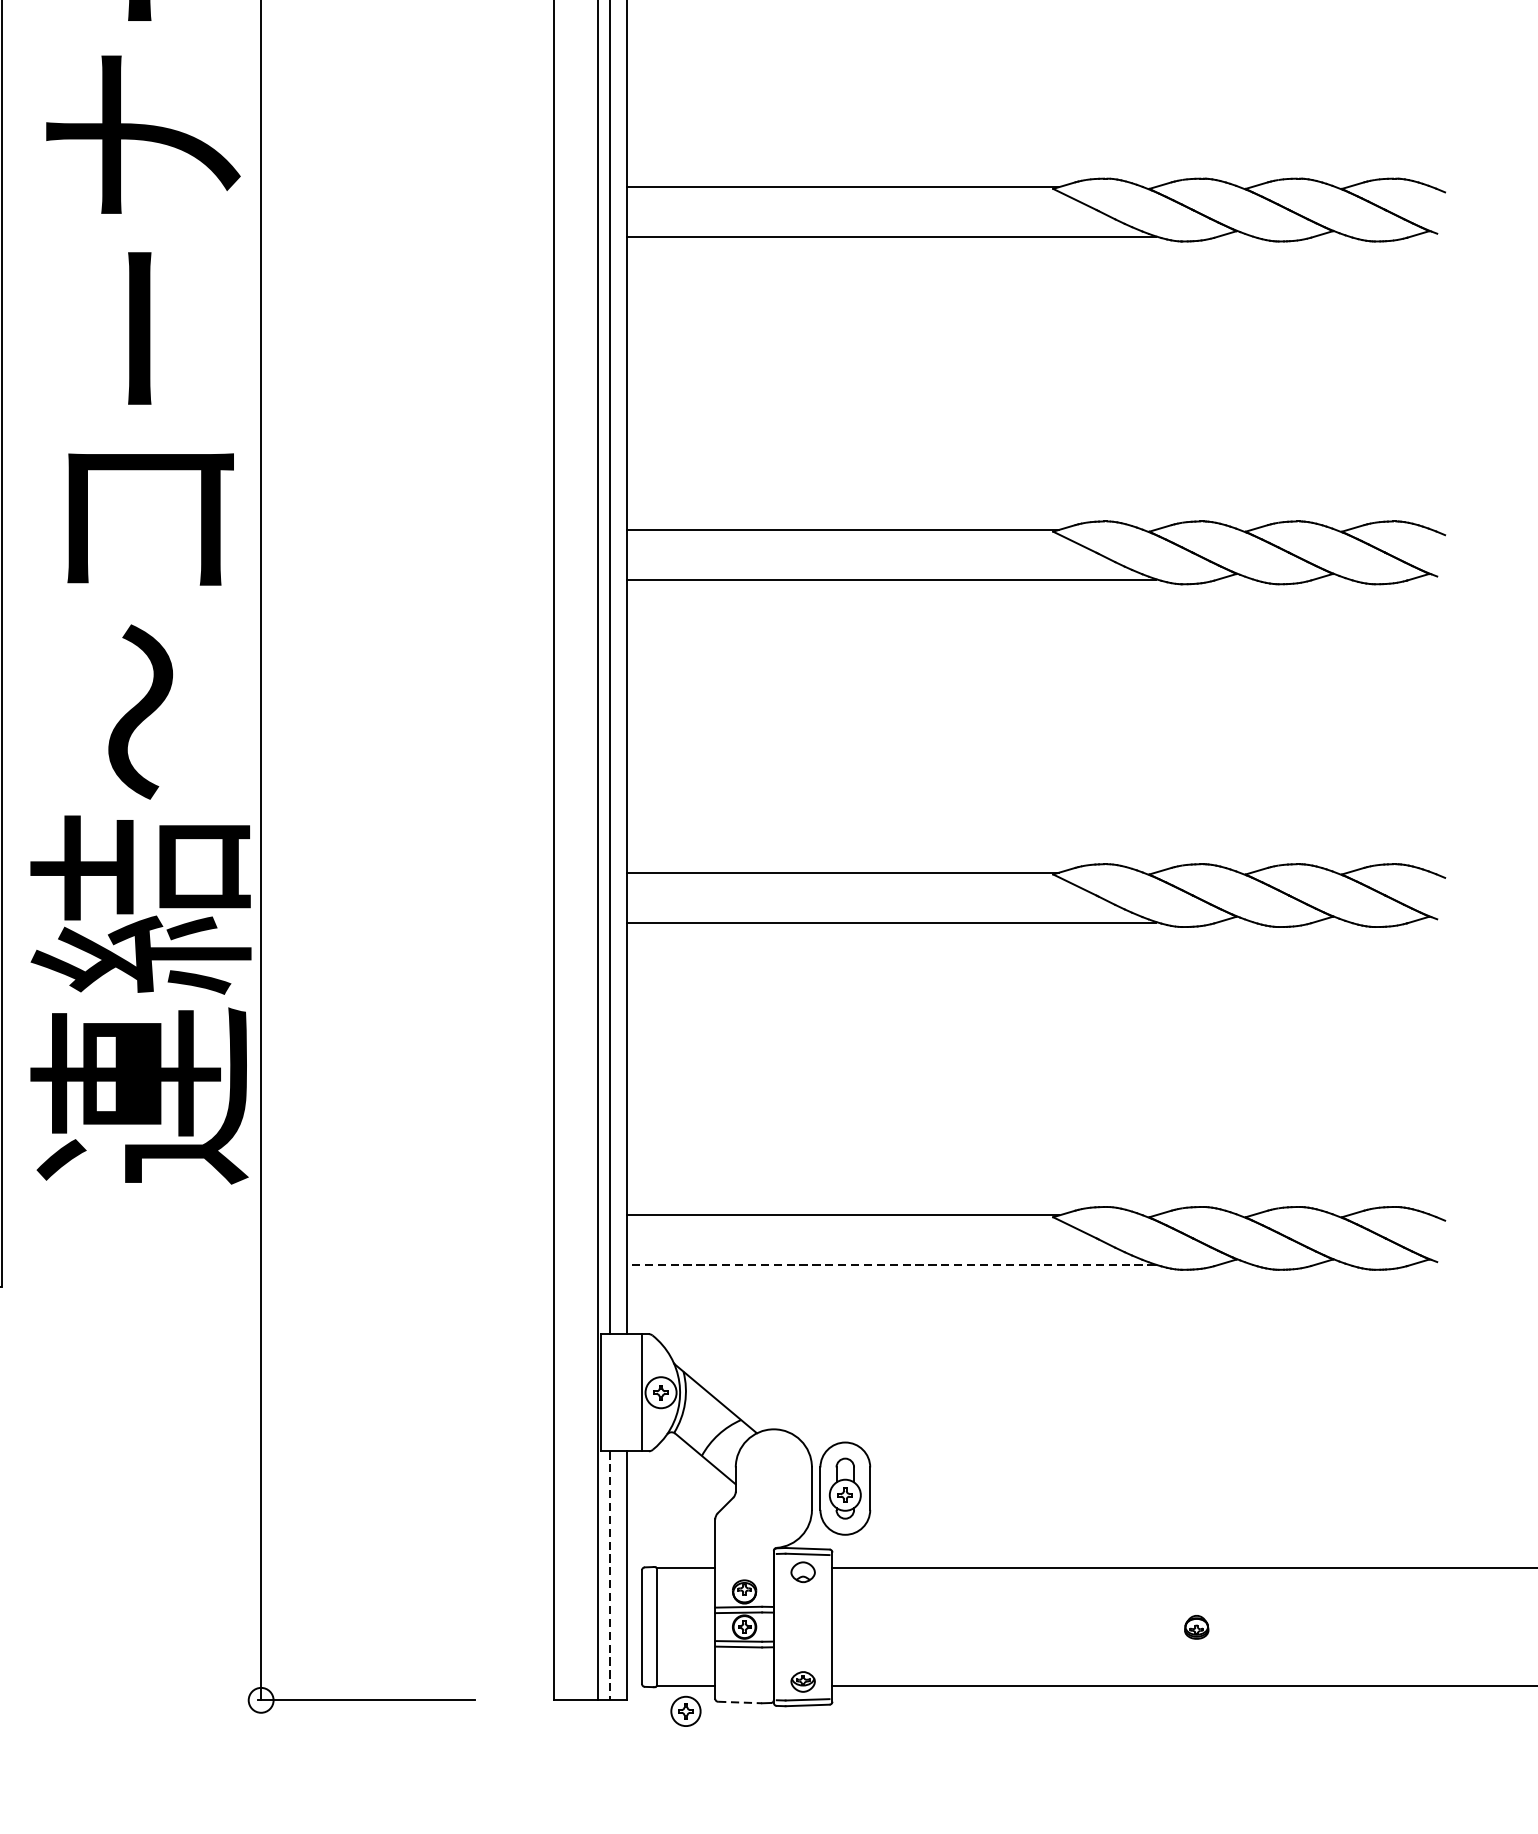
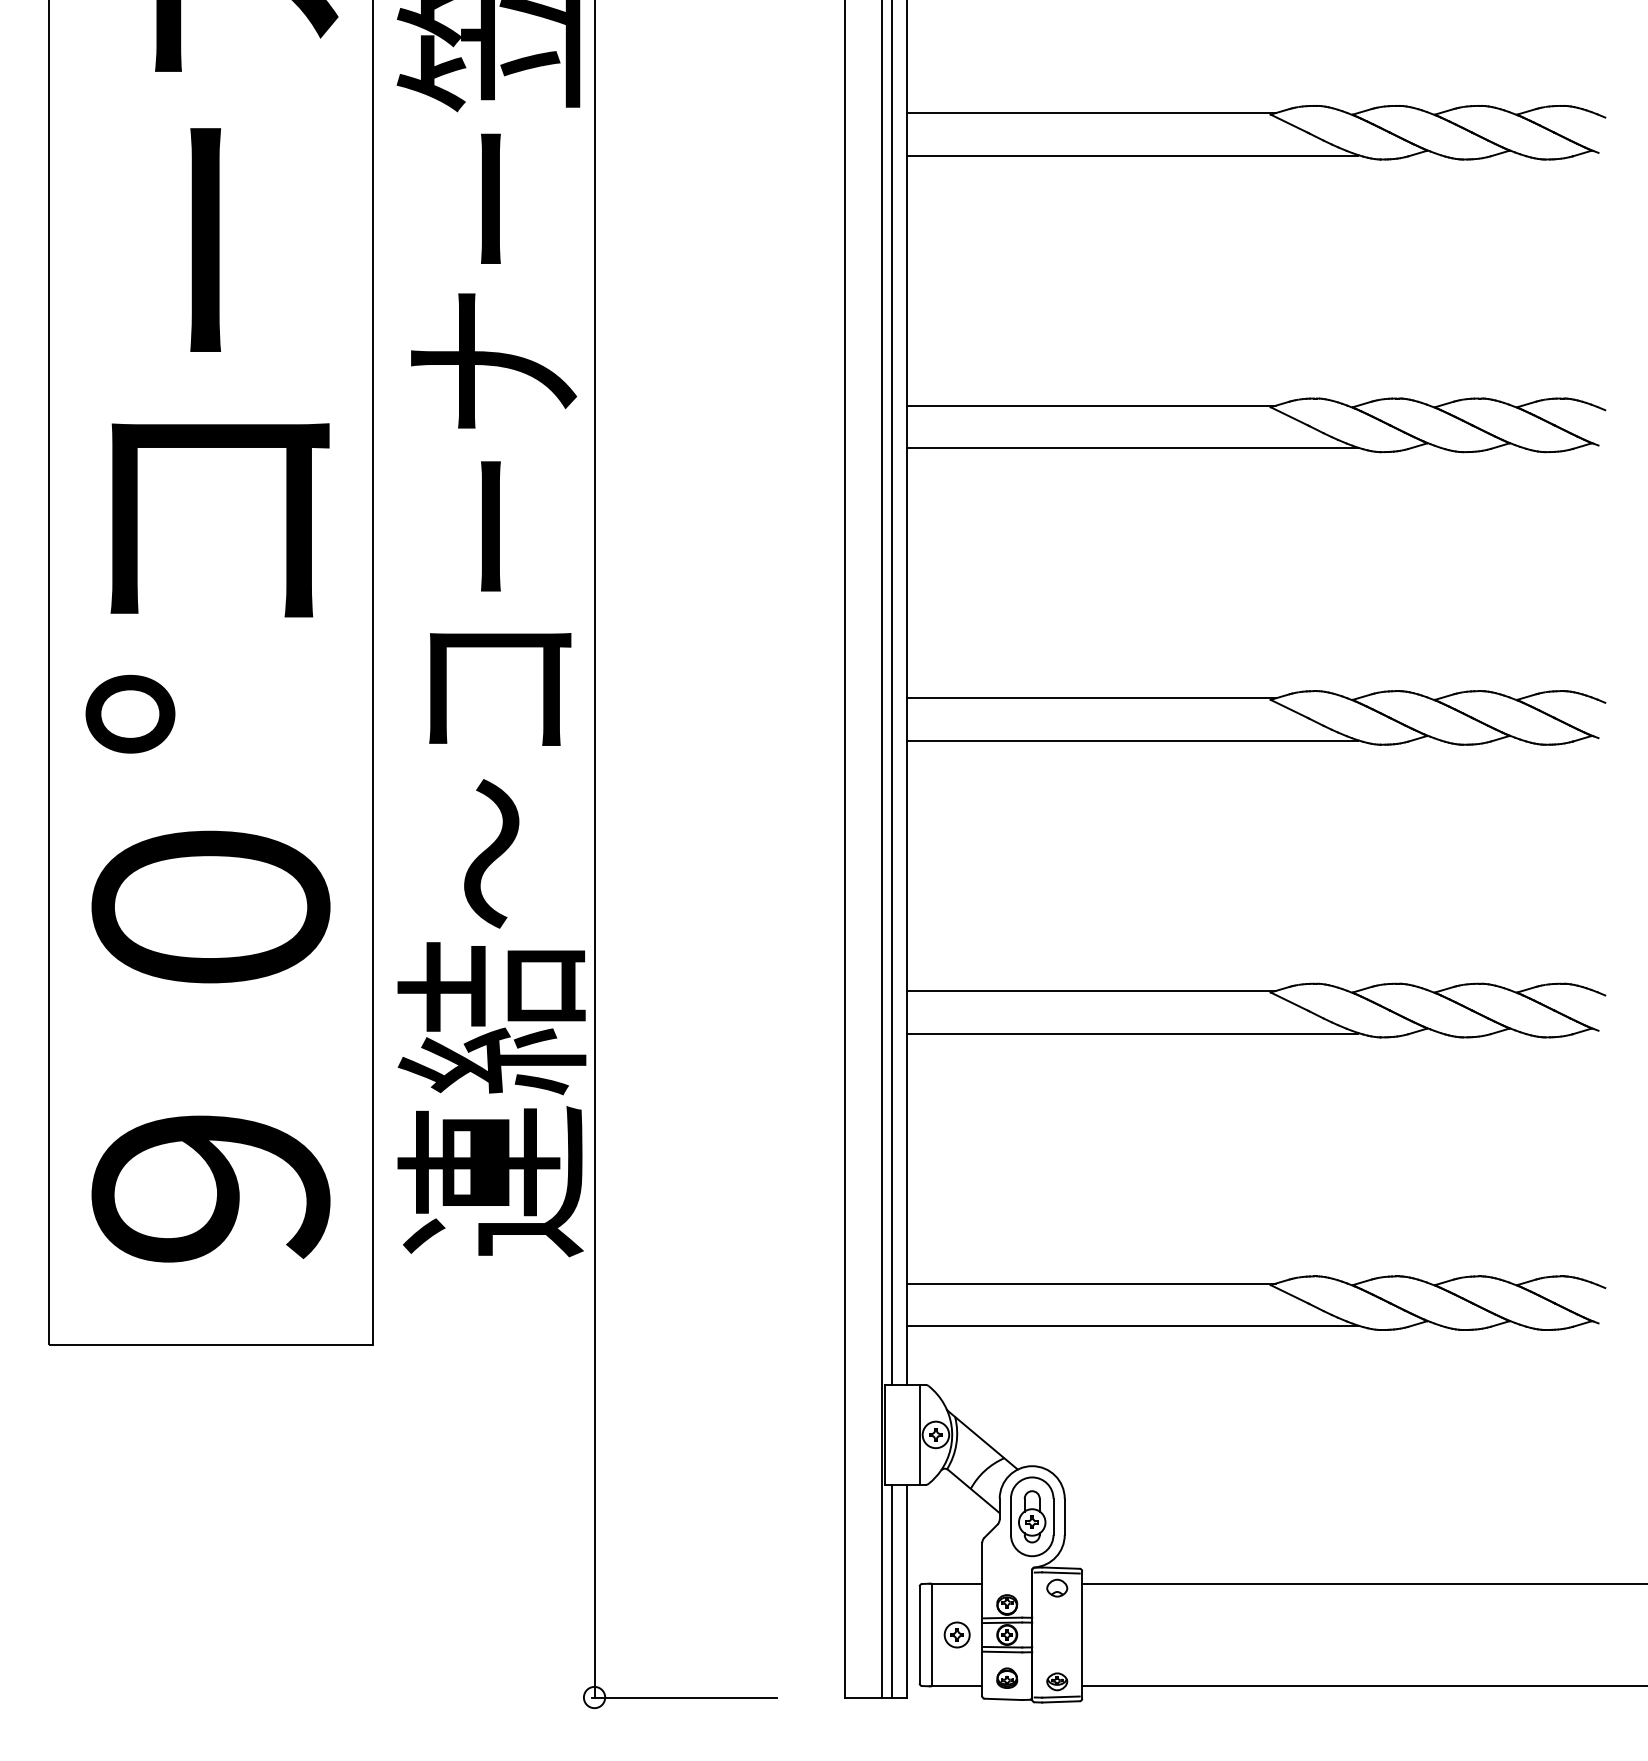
line: (891, 1265) -> (1132, 1326), dashed -> solid
part: (845, 1488) -> (1032, 1516), moved
line: (610, 1576) -> (892, 1591), dashed -> solid
part: (1197, 1626) -> (1007, 1677), moved
line: (740, 1702) -> (1003, 1699), dashed -> solid
part: (685, 1710) -> (956, 1634), moved

